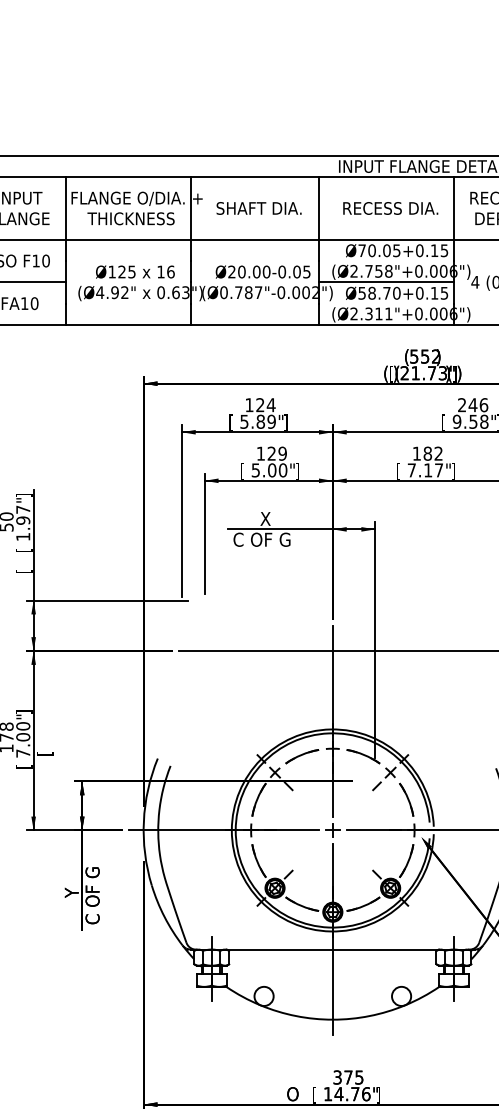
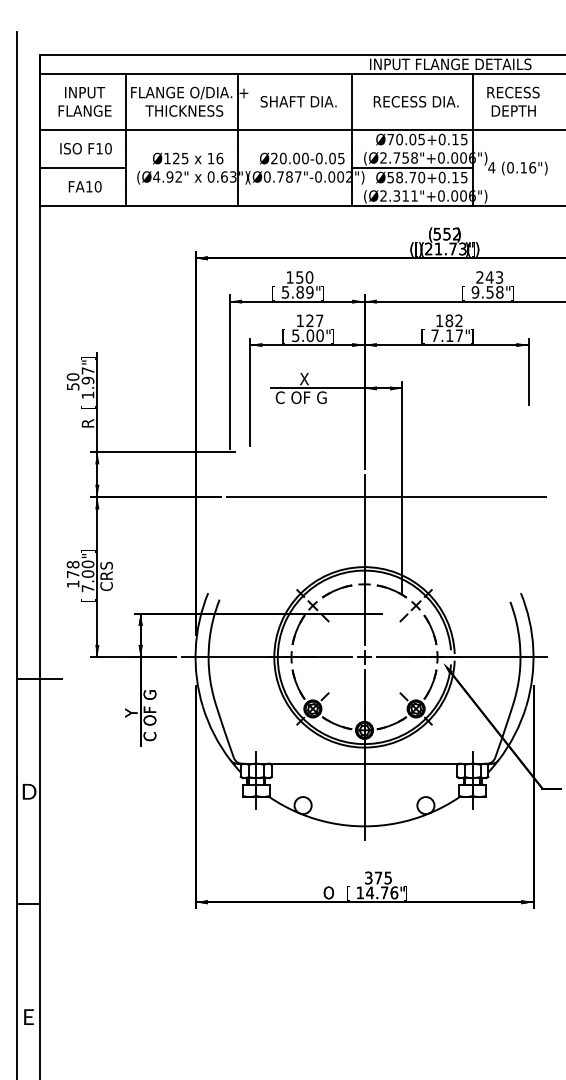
text: (265, 405) -> (304, 277), 124 -> 150
text: (483, 405) -> (499, 277), 246 -> 243
text: (282, 453) -> (319, 320), 129 -> 127
text: (23, 568) -> (88, 423), [ -> R
text: (45, 739) -> (107, 576), [ -> CRS

